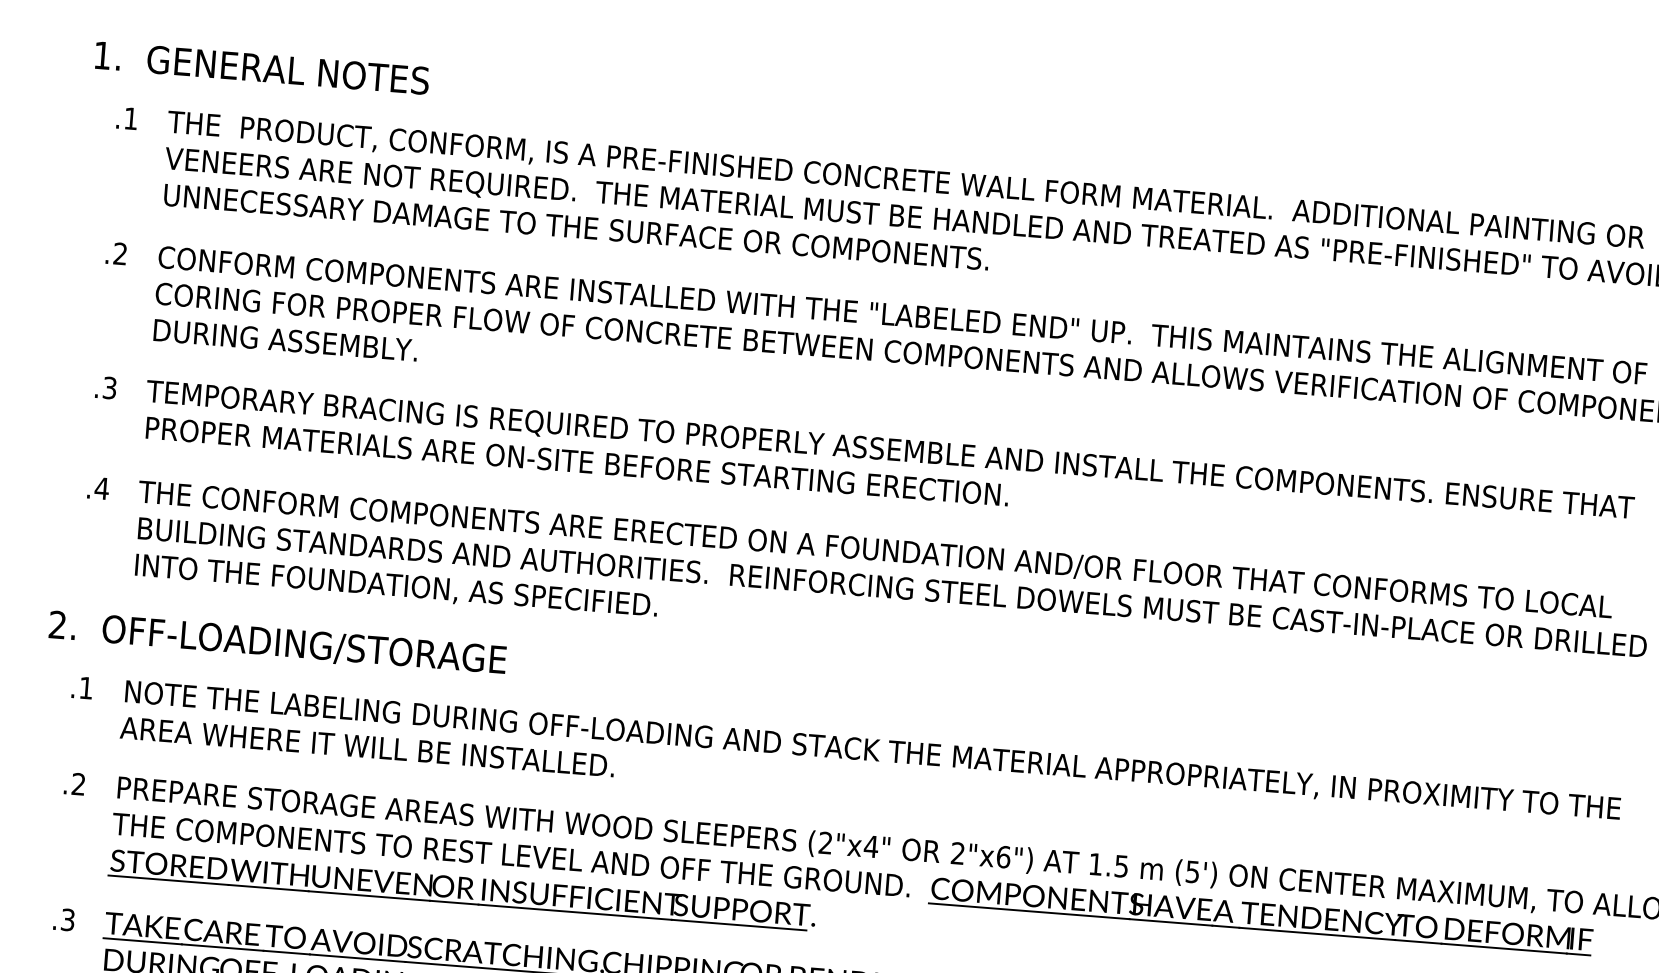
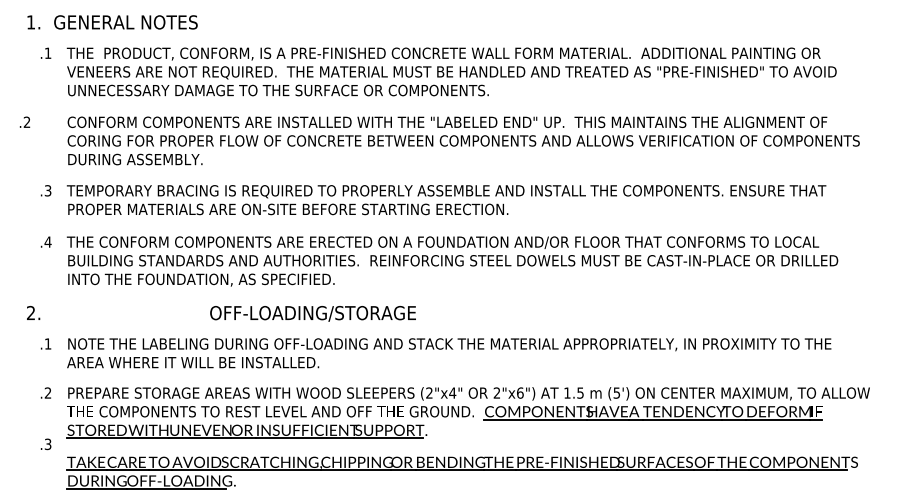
text: (115, 251) -> (24, 121), moved
text: (303, 645) -> (312, 313), moved
text: (62, 919) -> (45, 444), moved

